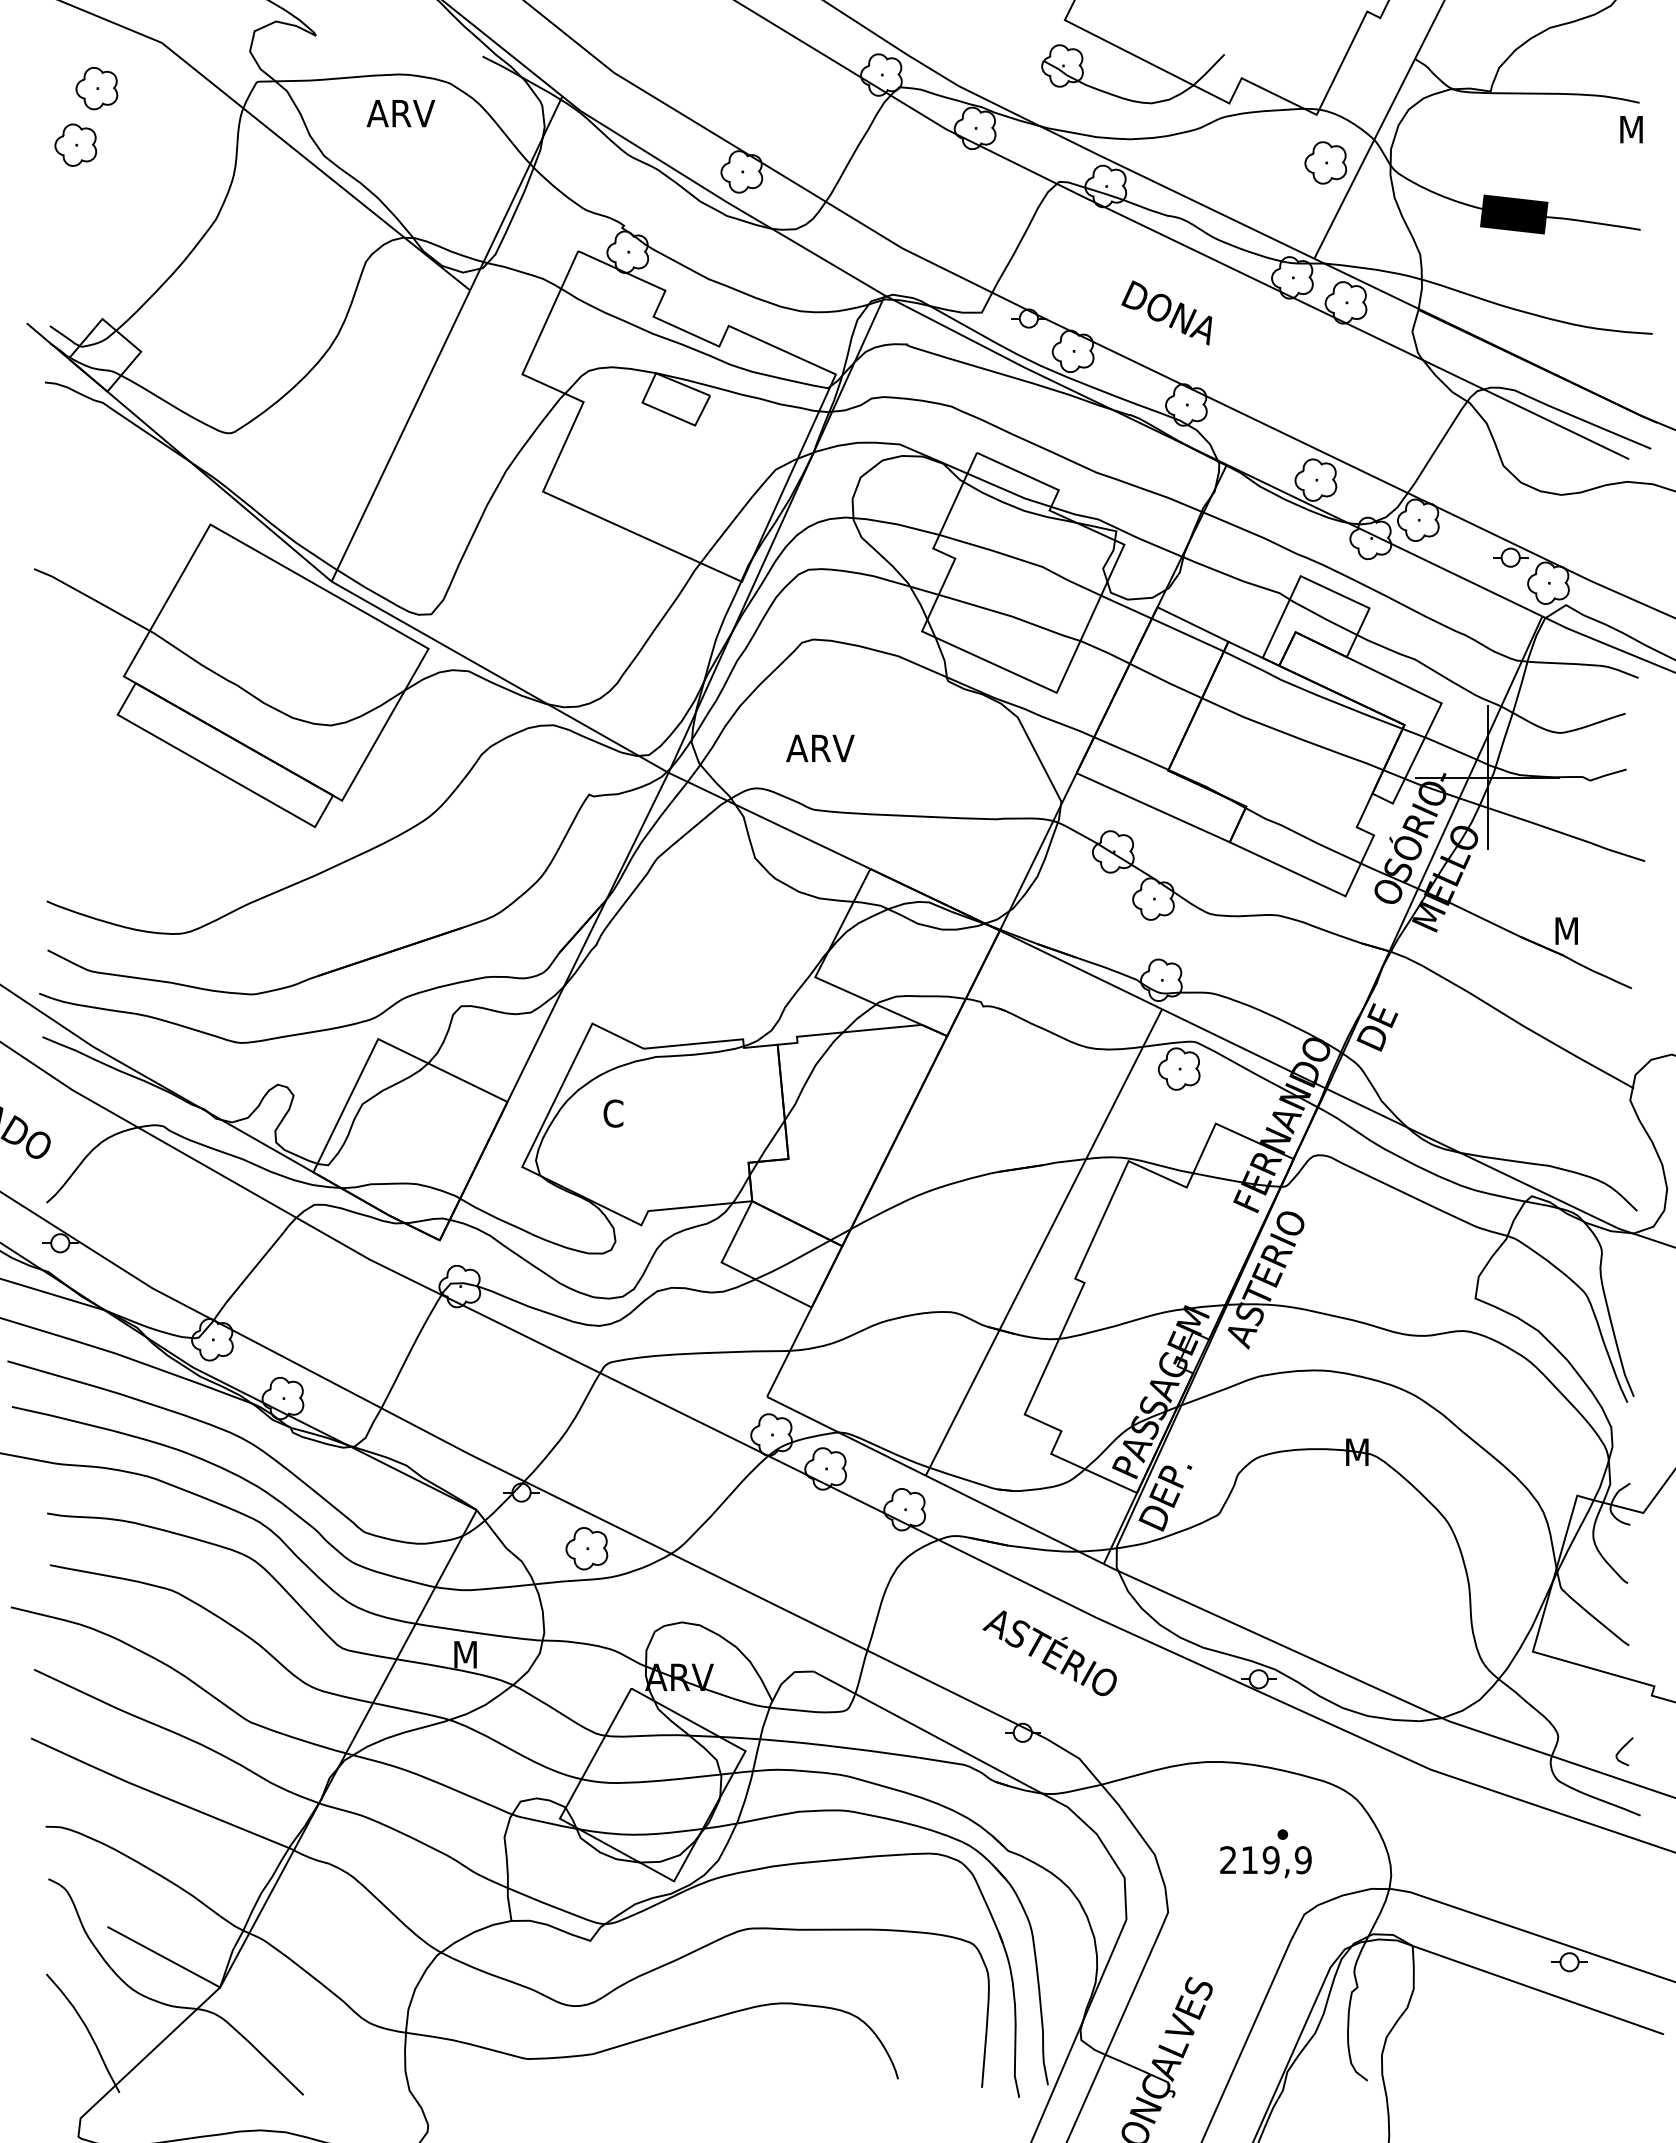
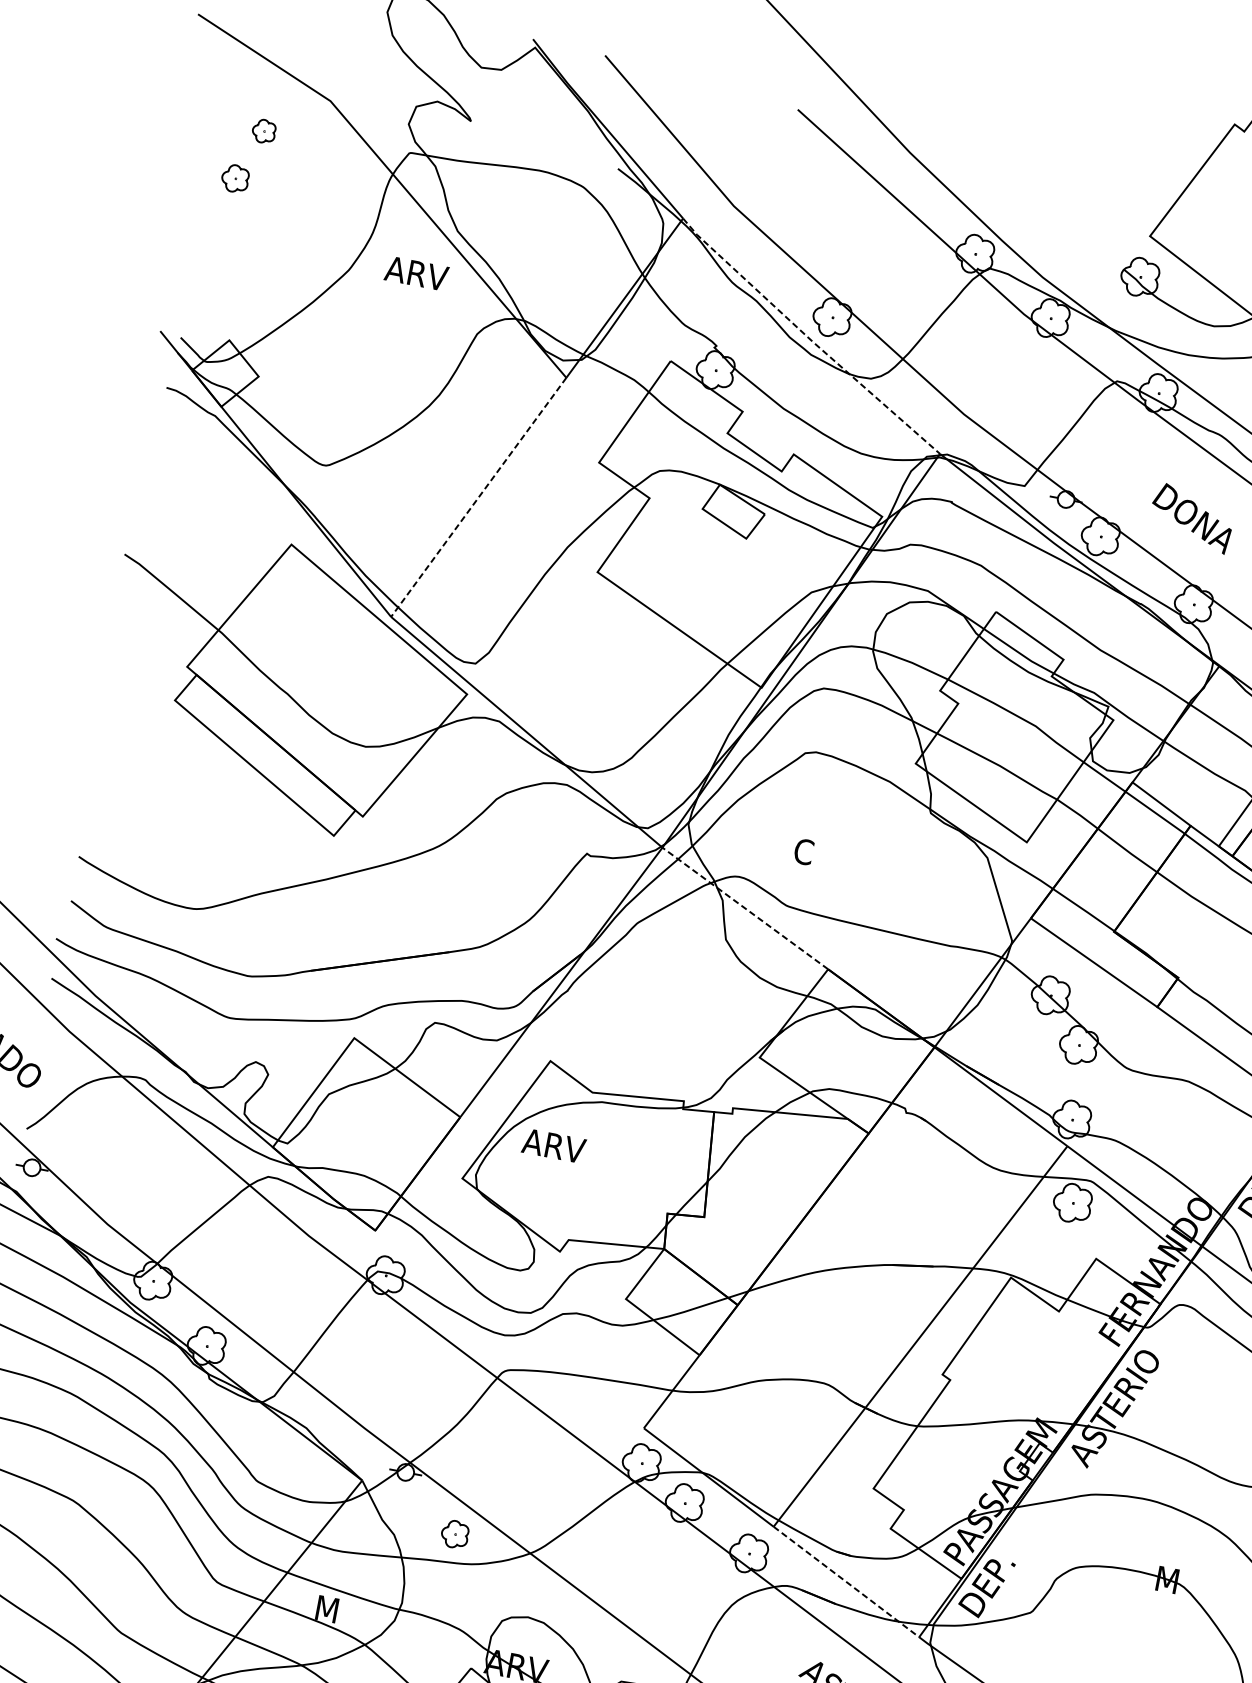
part: (96, 88) -> (263, 131), size x0.6
text: (400, 113) -> (416, 273), moved
part: (75, 144) -> (235, 178), size x0.7
line: (721, 198) -> (809, 338), solid -> dashed
line: (400, 436) -> (478, 497), solid -> dashed
text: (820, 748) -> (803, 851), ARV -> C
line: (769, 820) -> (745, 908), solid -> dashed
text: (613, 1113) -> (554, 1145), C -> ARV
line: (1015, 1520) -> (846, 1582), solid -> dashed
part: (586, 1548) -> (454, 1534), size x0.7

